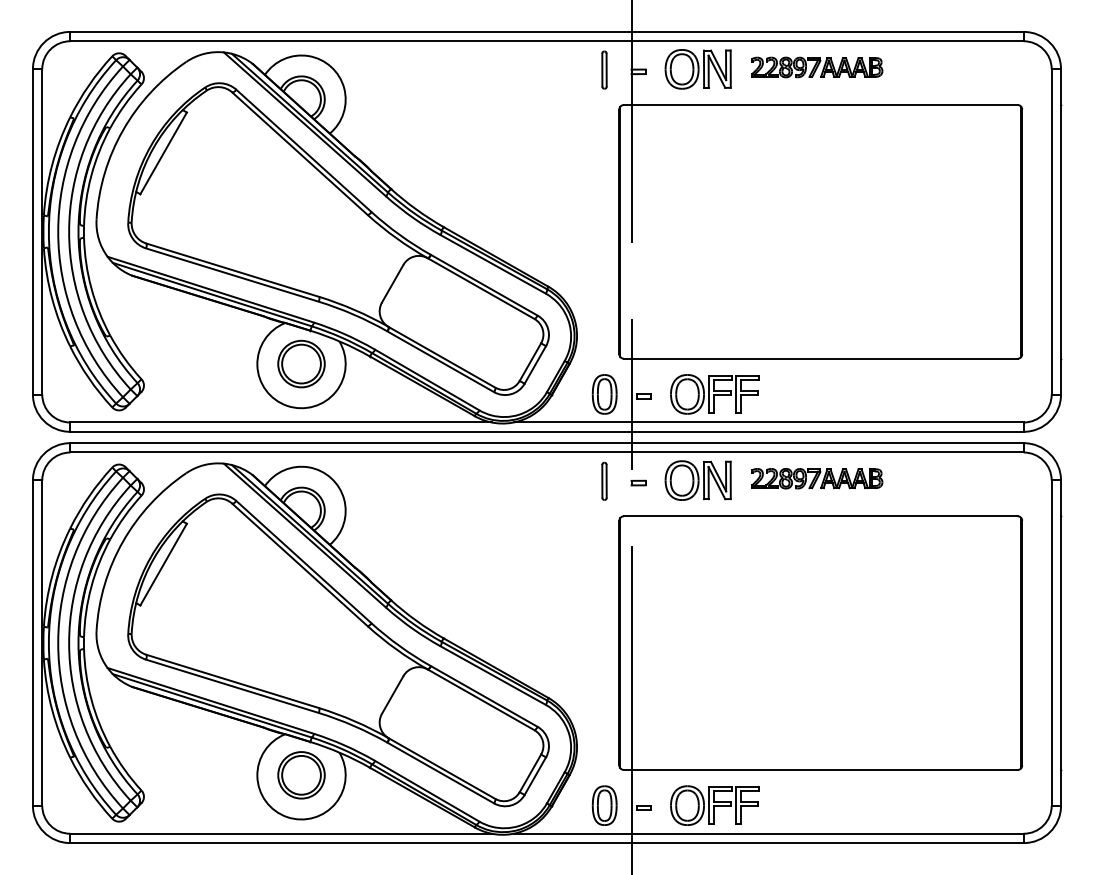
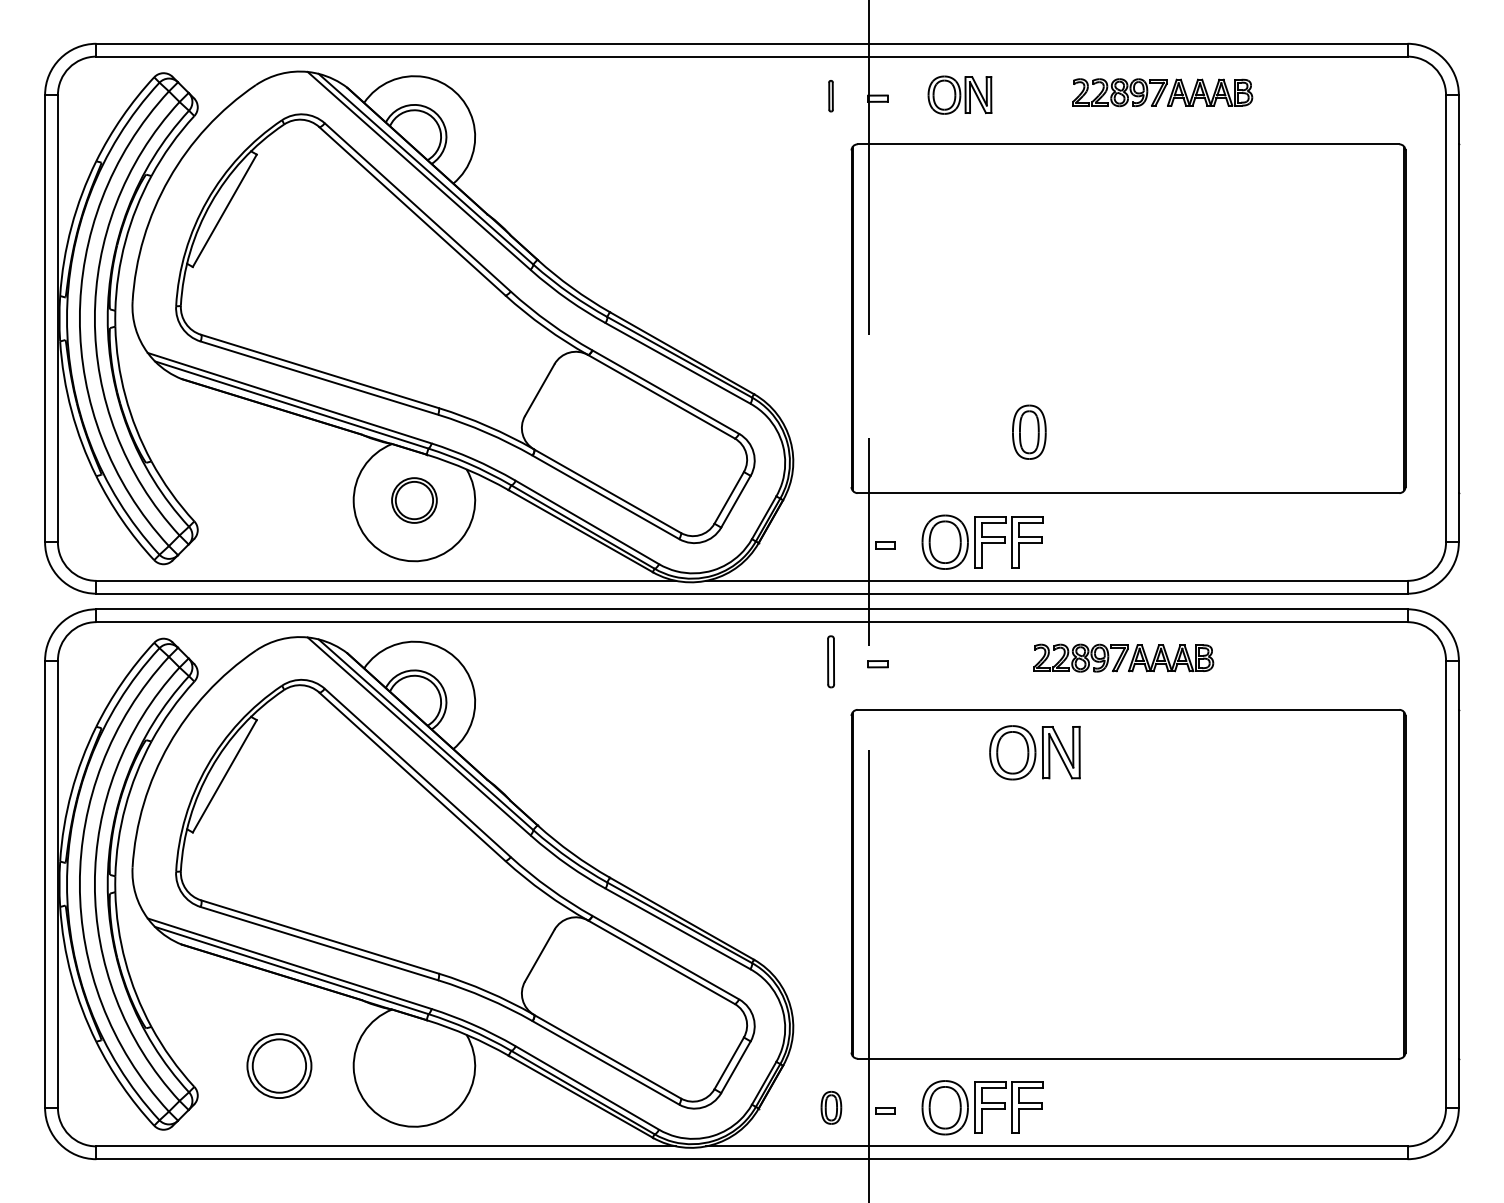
part: (817, 67) -> (1162, 92), moved
part: (697, 68) -> (959, 94), size x0.7
part: (604, 69) -> (830, 95), size x0.6
part: (301, 364) -> (414, 500), size x0.7
part: (604, 393) -> (1029, 431), moved
part: (697, 480) -> (1034, 752), moved
part: (301, 774) -> (279, 1065), moved
part: (604, 805) -> (831, 1107), size x0.6

